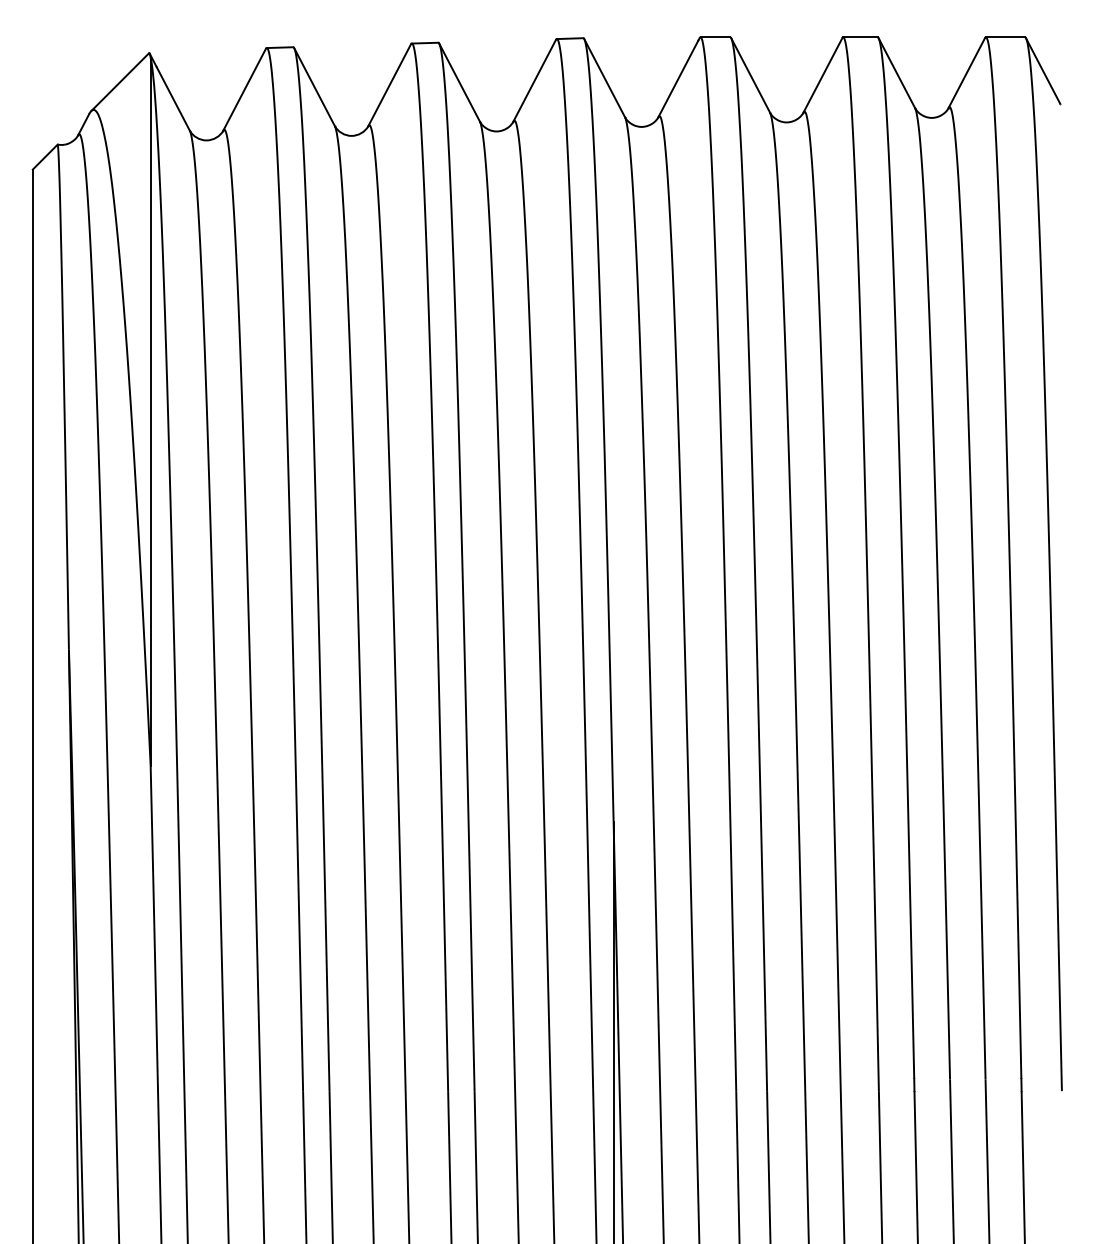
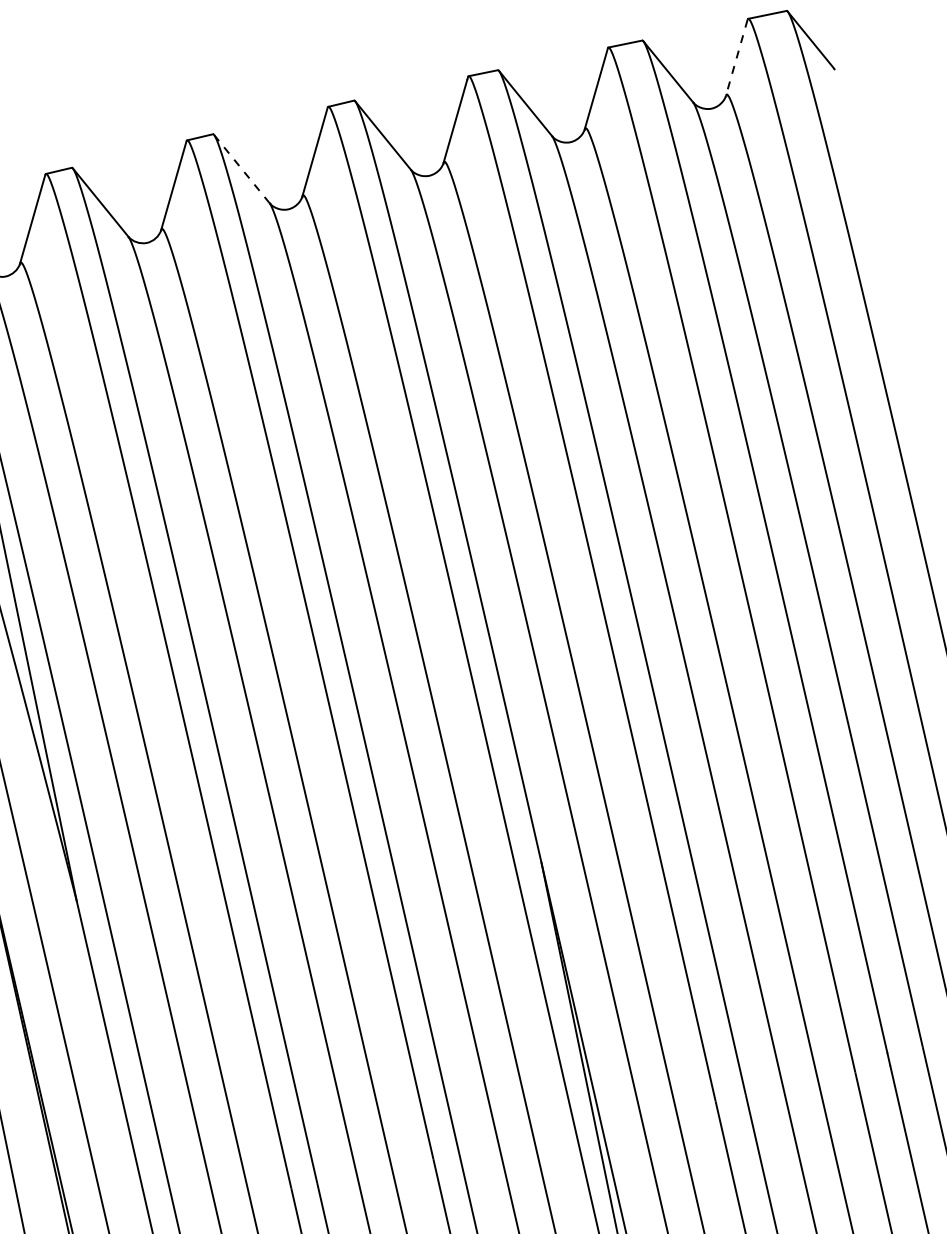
line: (966, 73) -> (736, 58), solid -> dashed
line: (459, 82) -> (241, 168), solid -> dashed

